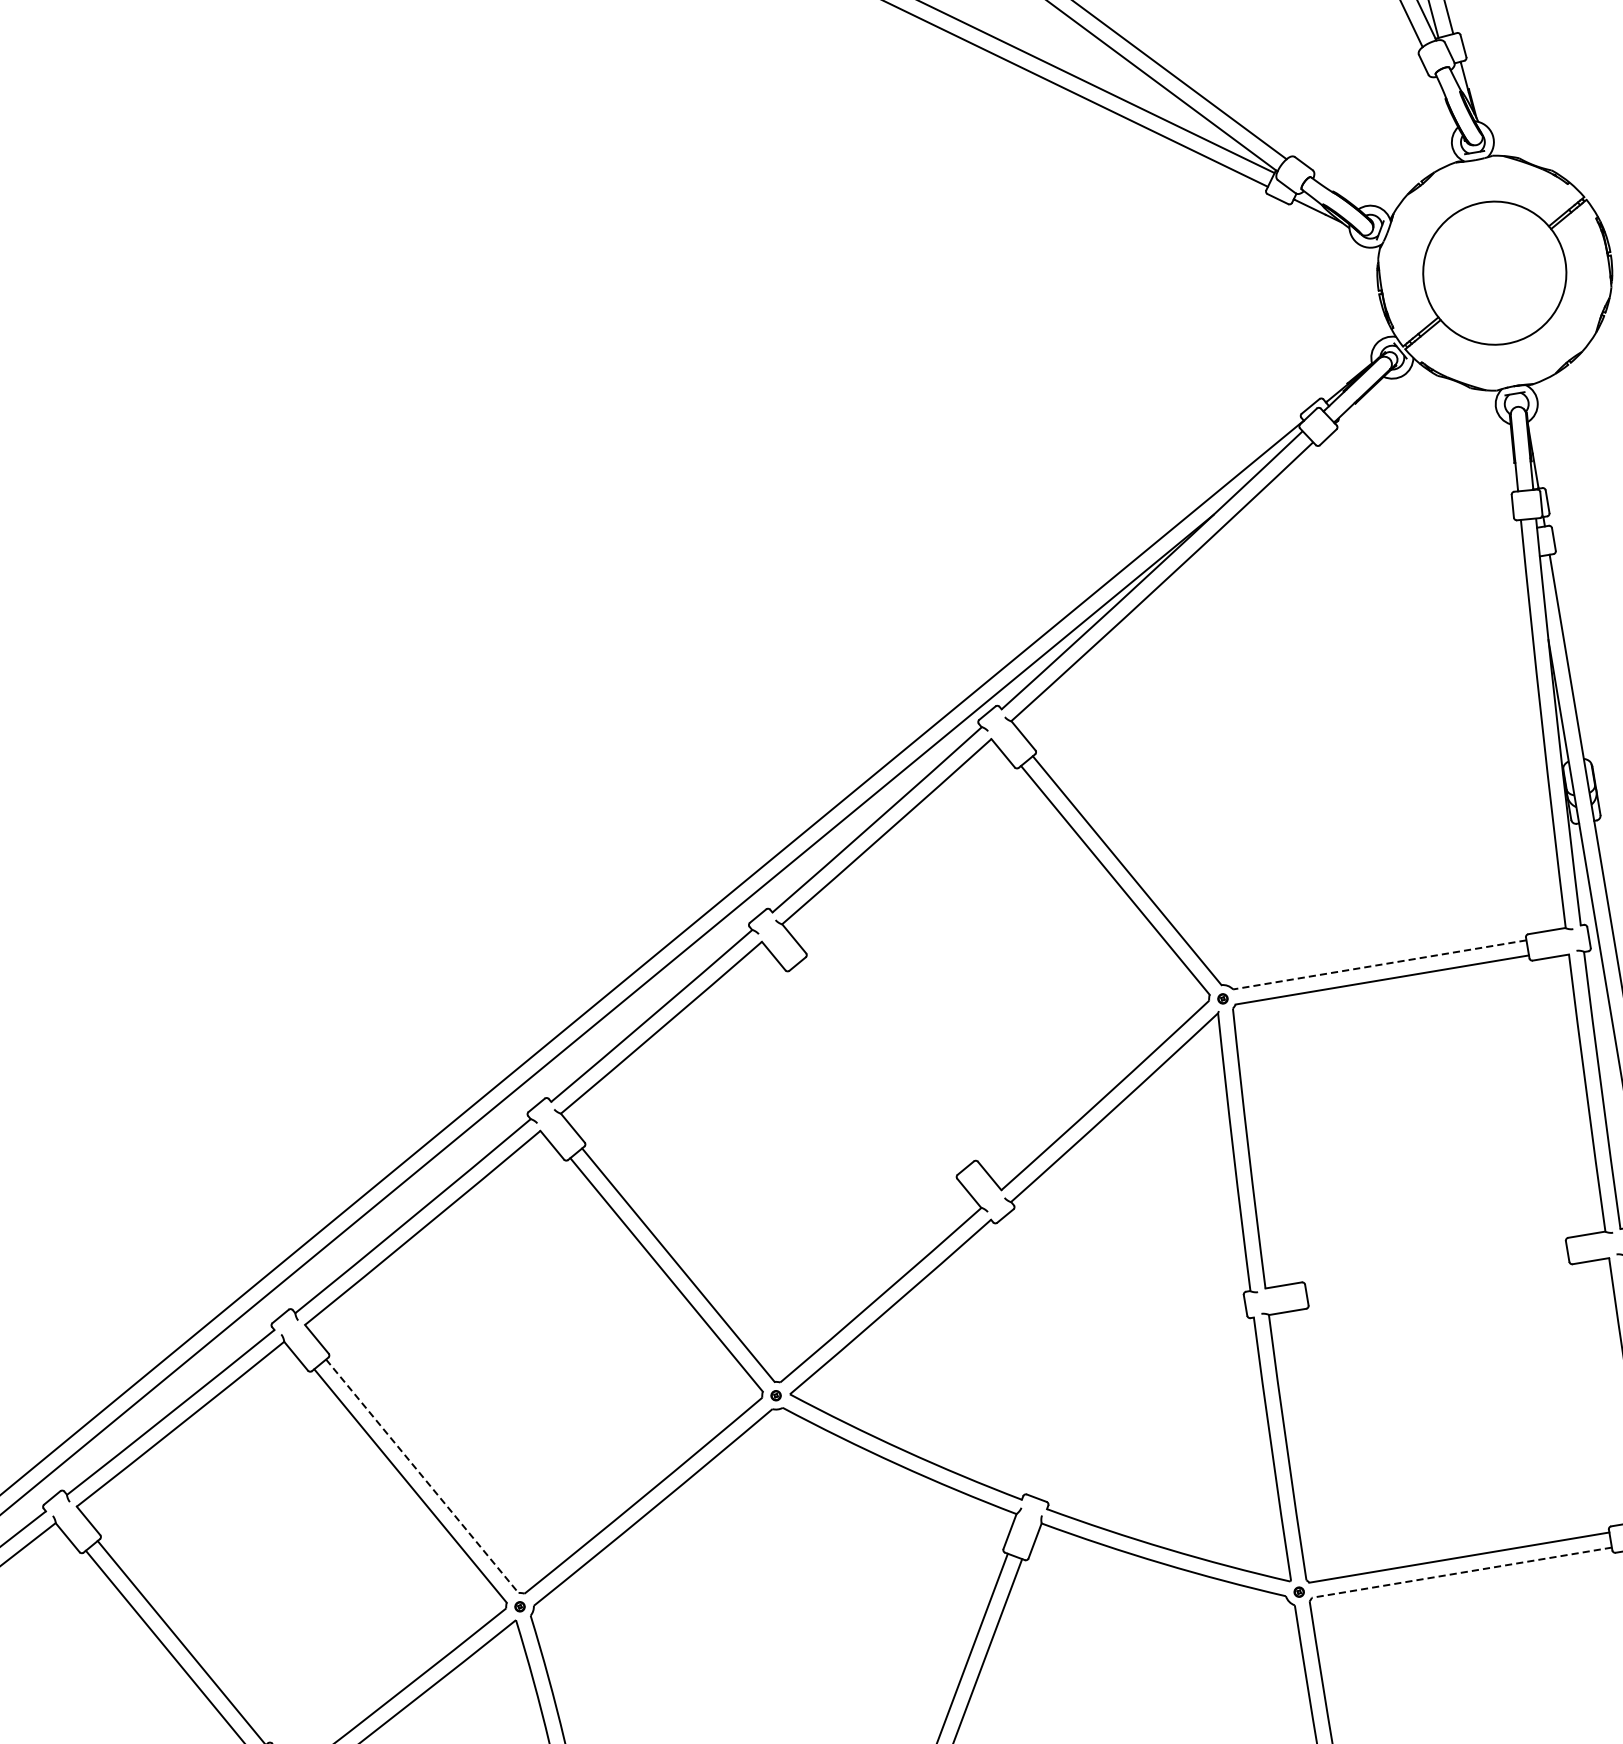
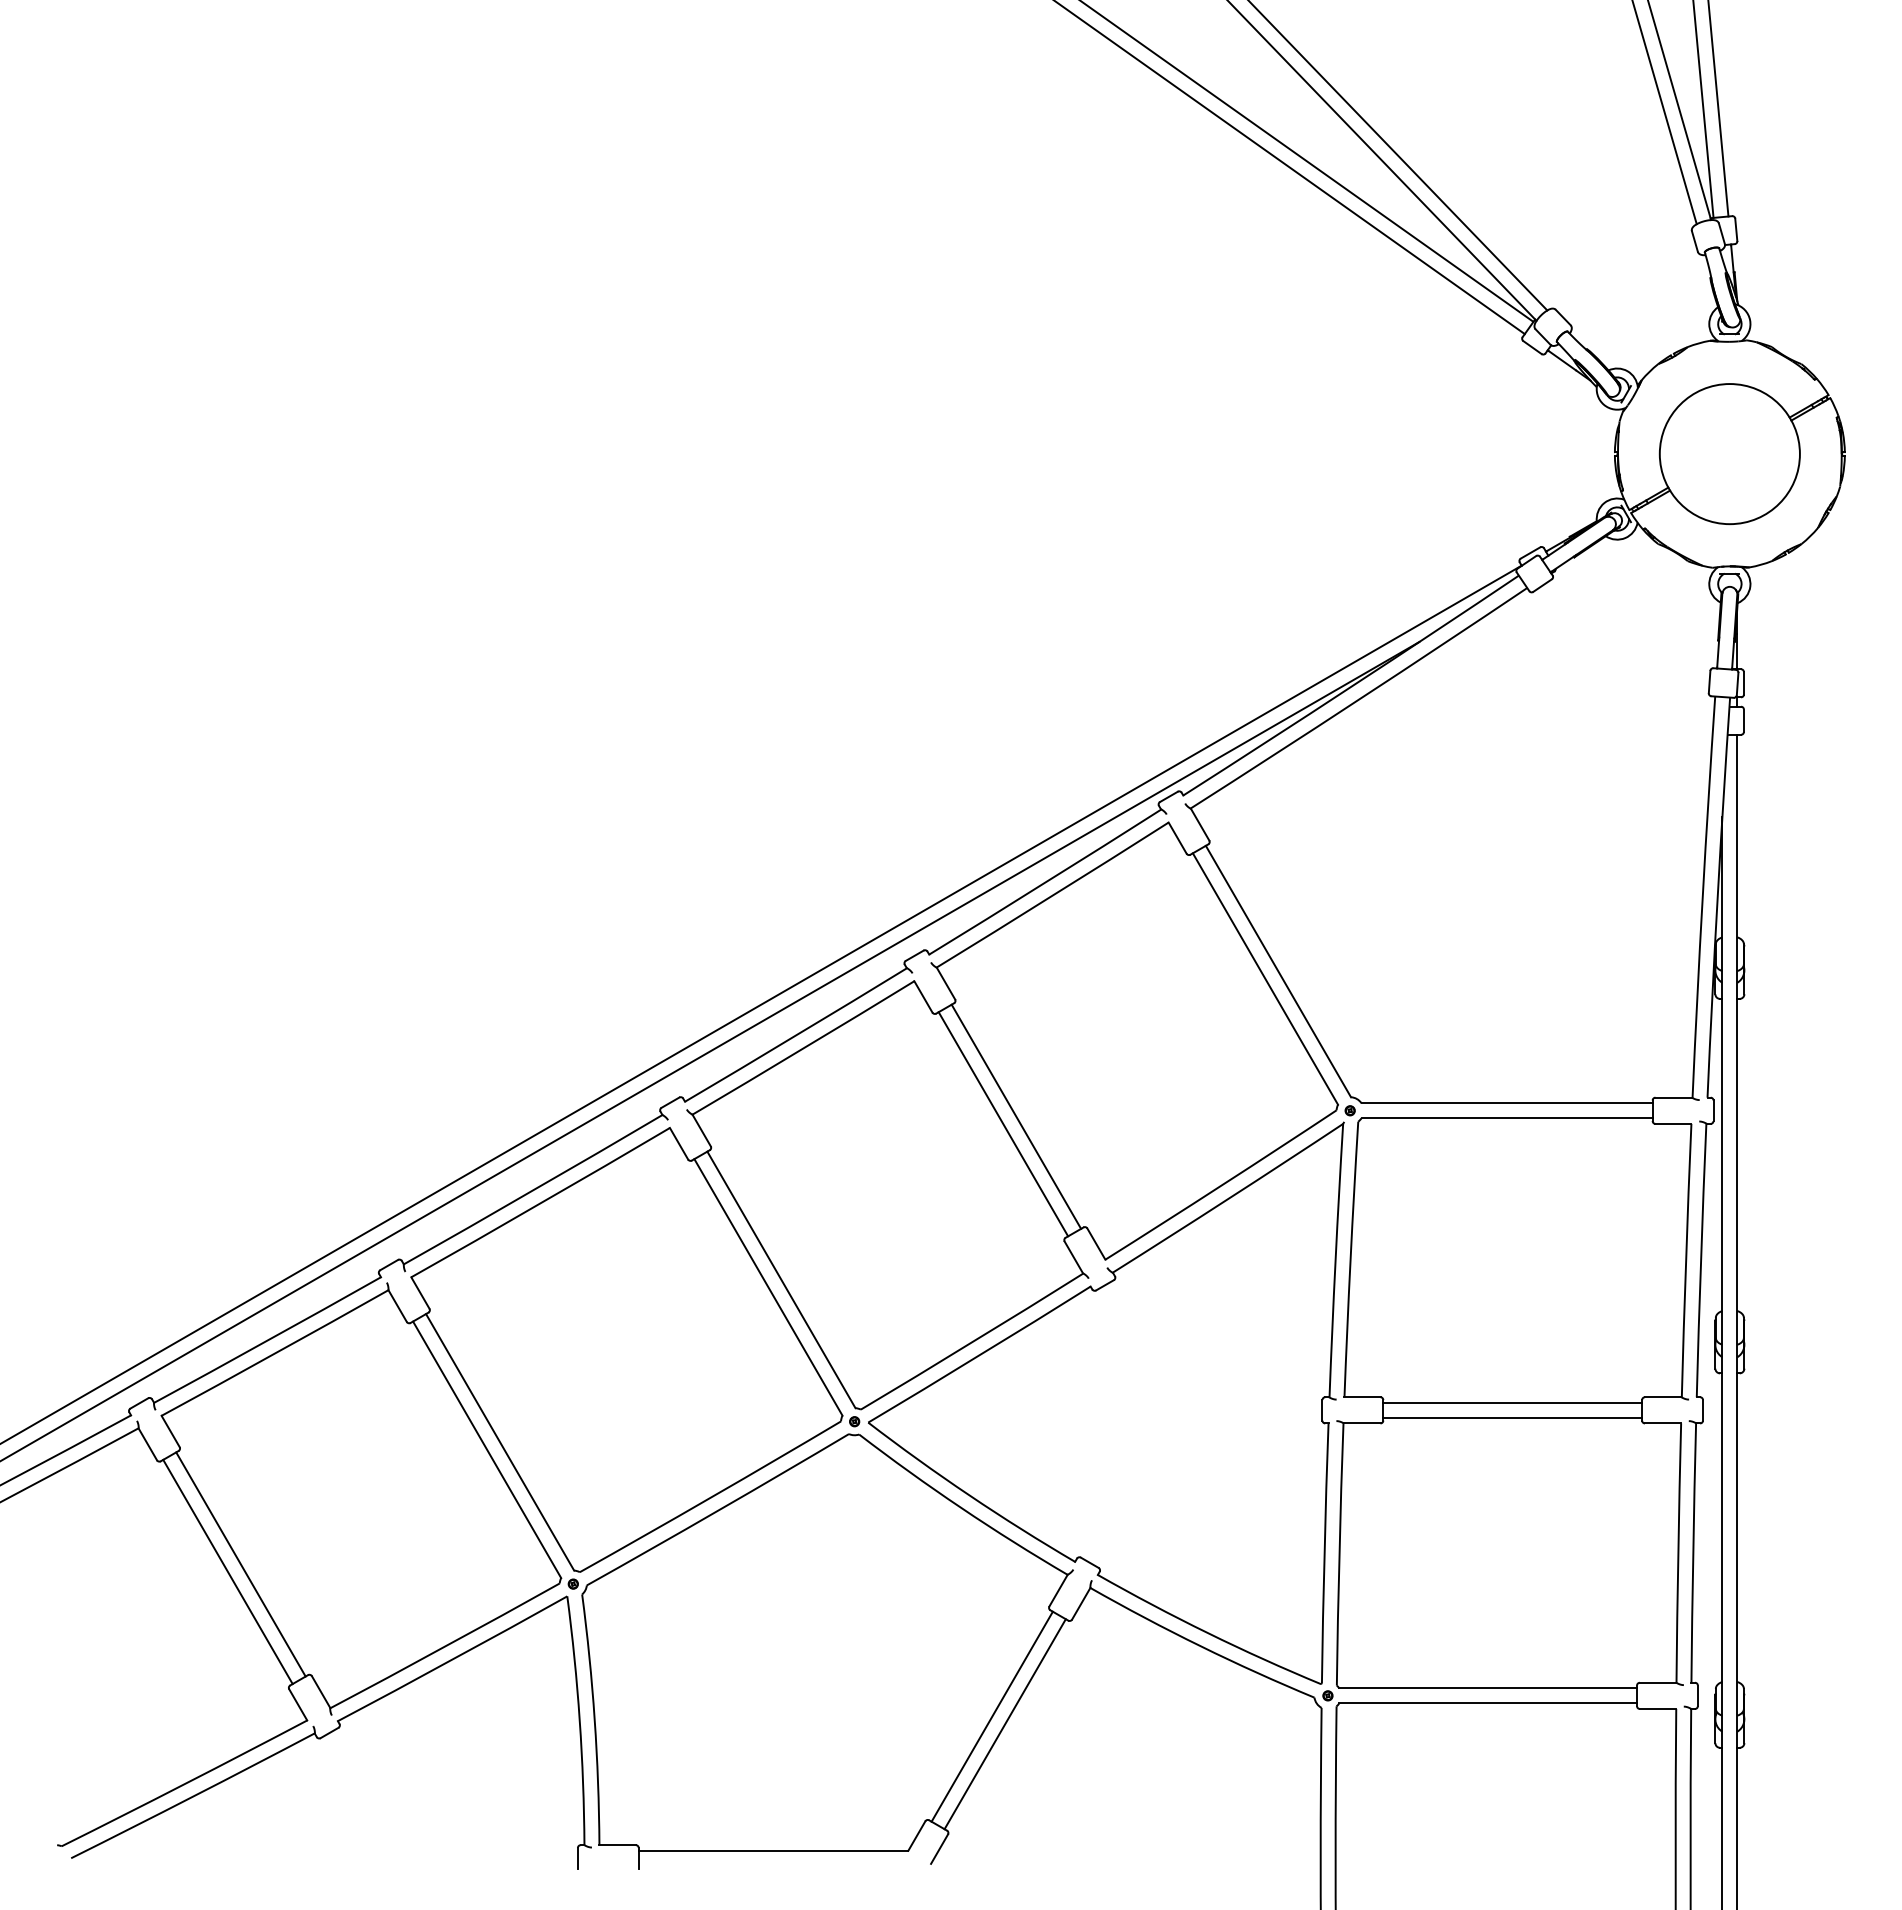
line: (1380, 965) -> (1507, 1103), dashed -> solid
line: (887, 1060) -> (1016, 1116), added
line: (875, 1071) -> (1003, 1124), added
line: (1435, 1265) -> (1512, 1402), added
line: (1438, 1280) -> (1512, 1417), added
line: (422, 1476) -> (500, 1442), dashed -> solid
line: (1462, 1572) -> (1488, 1703), dashed -> solid

